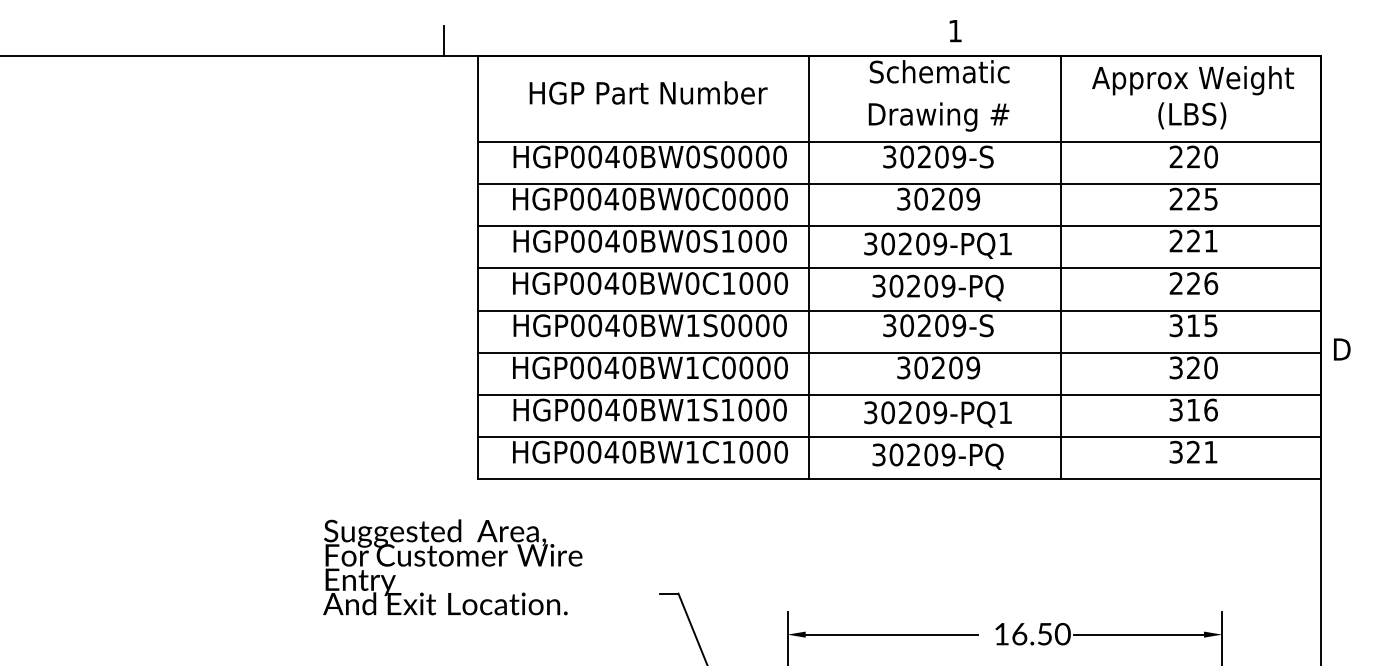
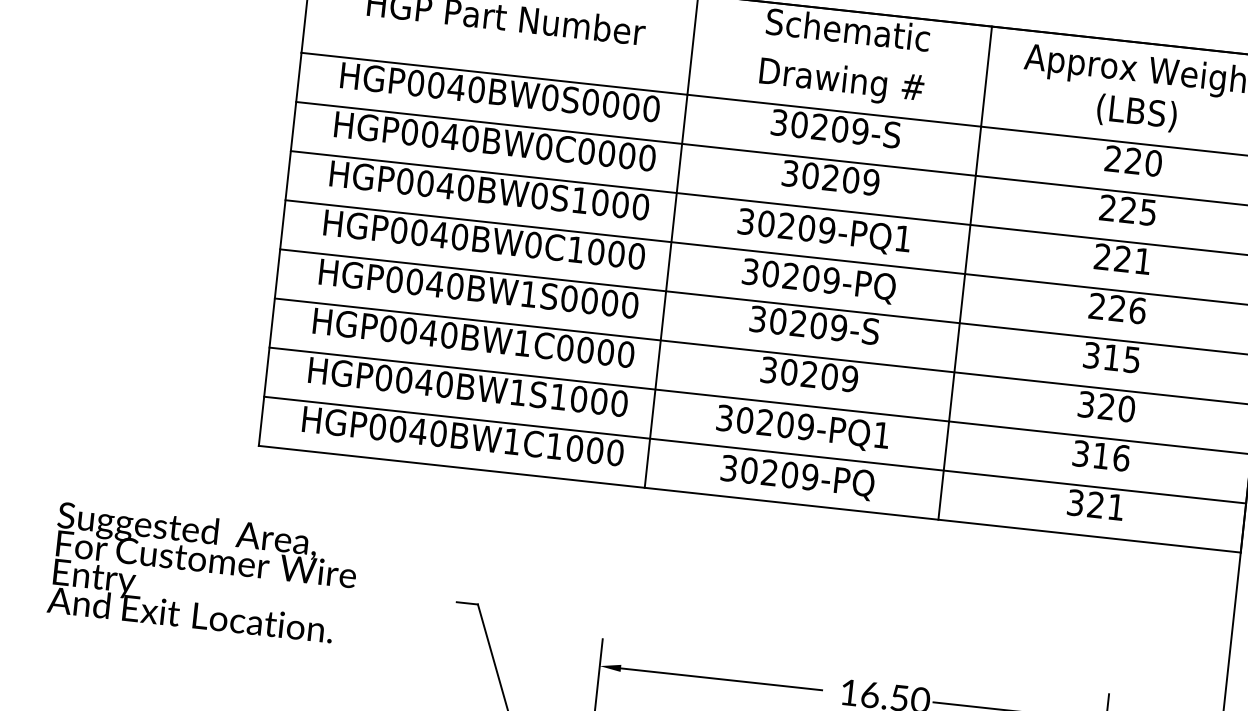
text: (452, 567) -> (203, 573), moved

